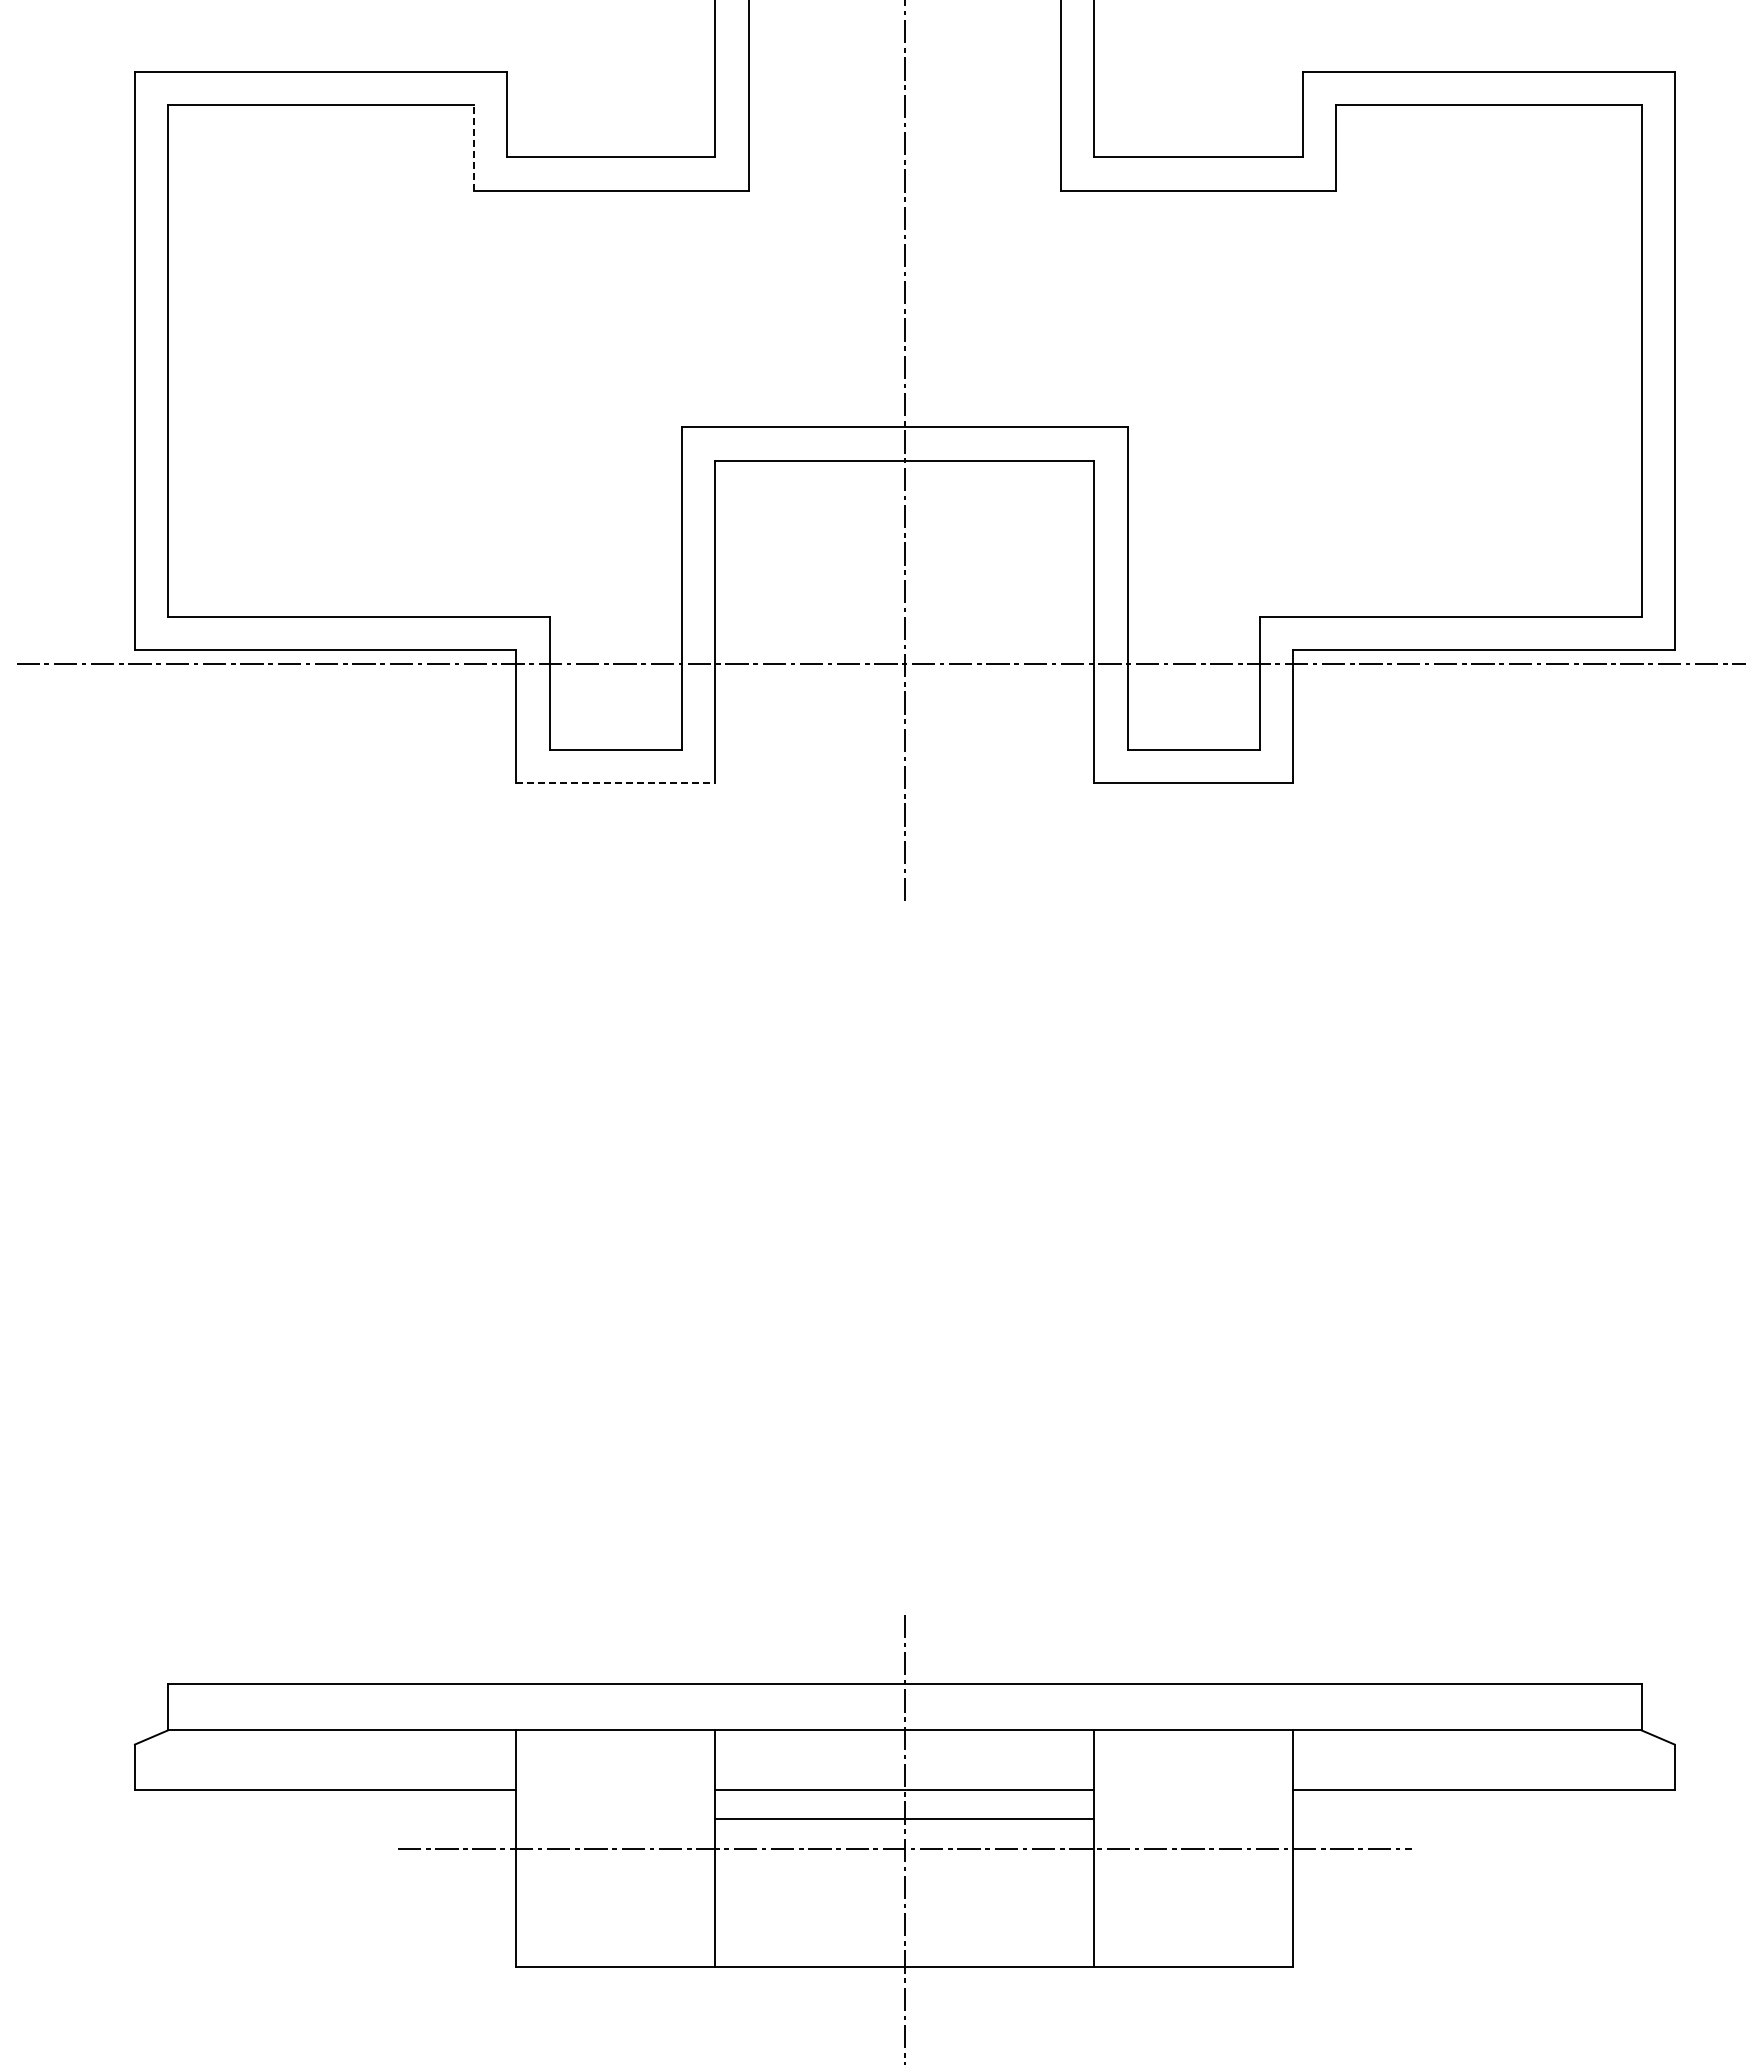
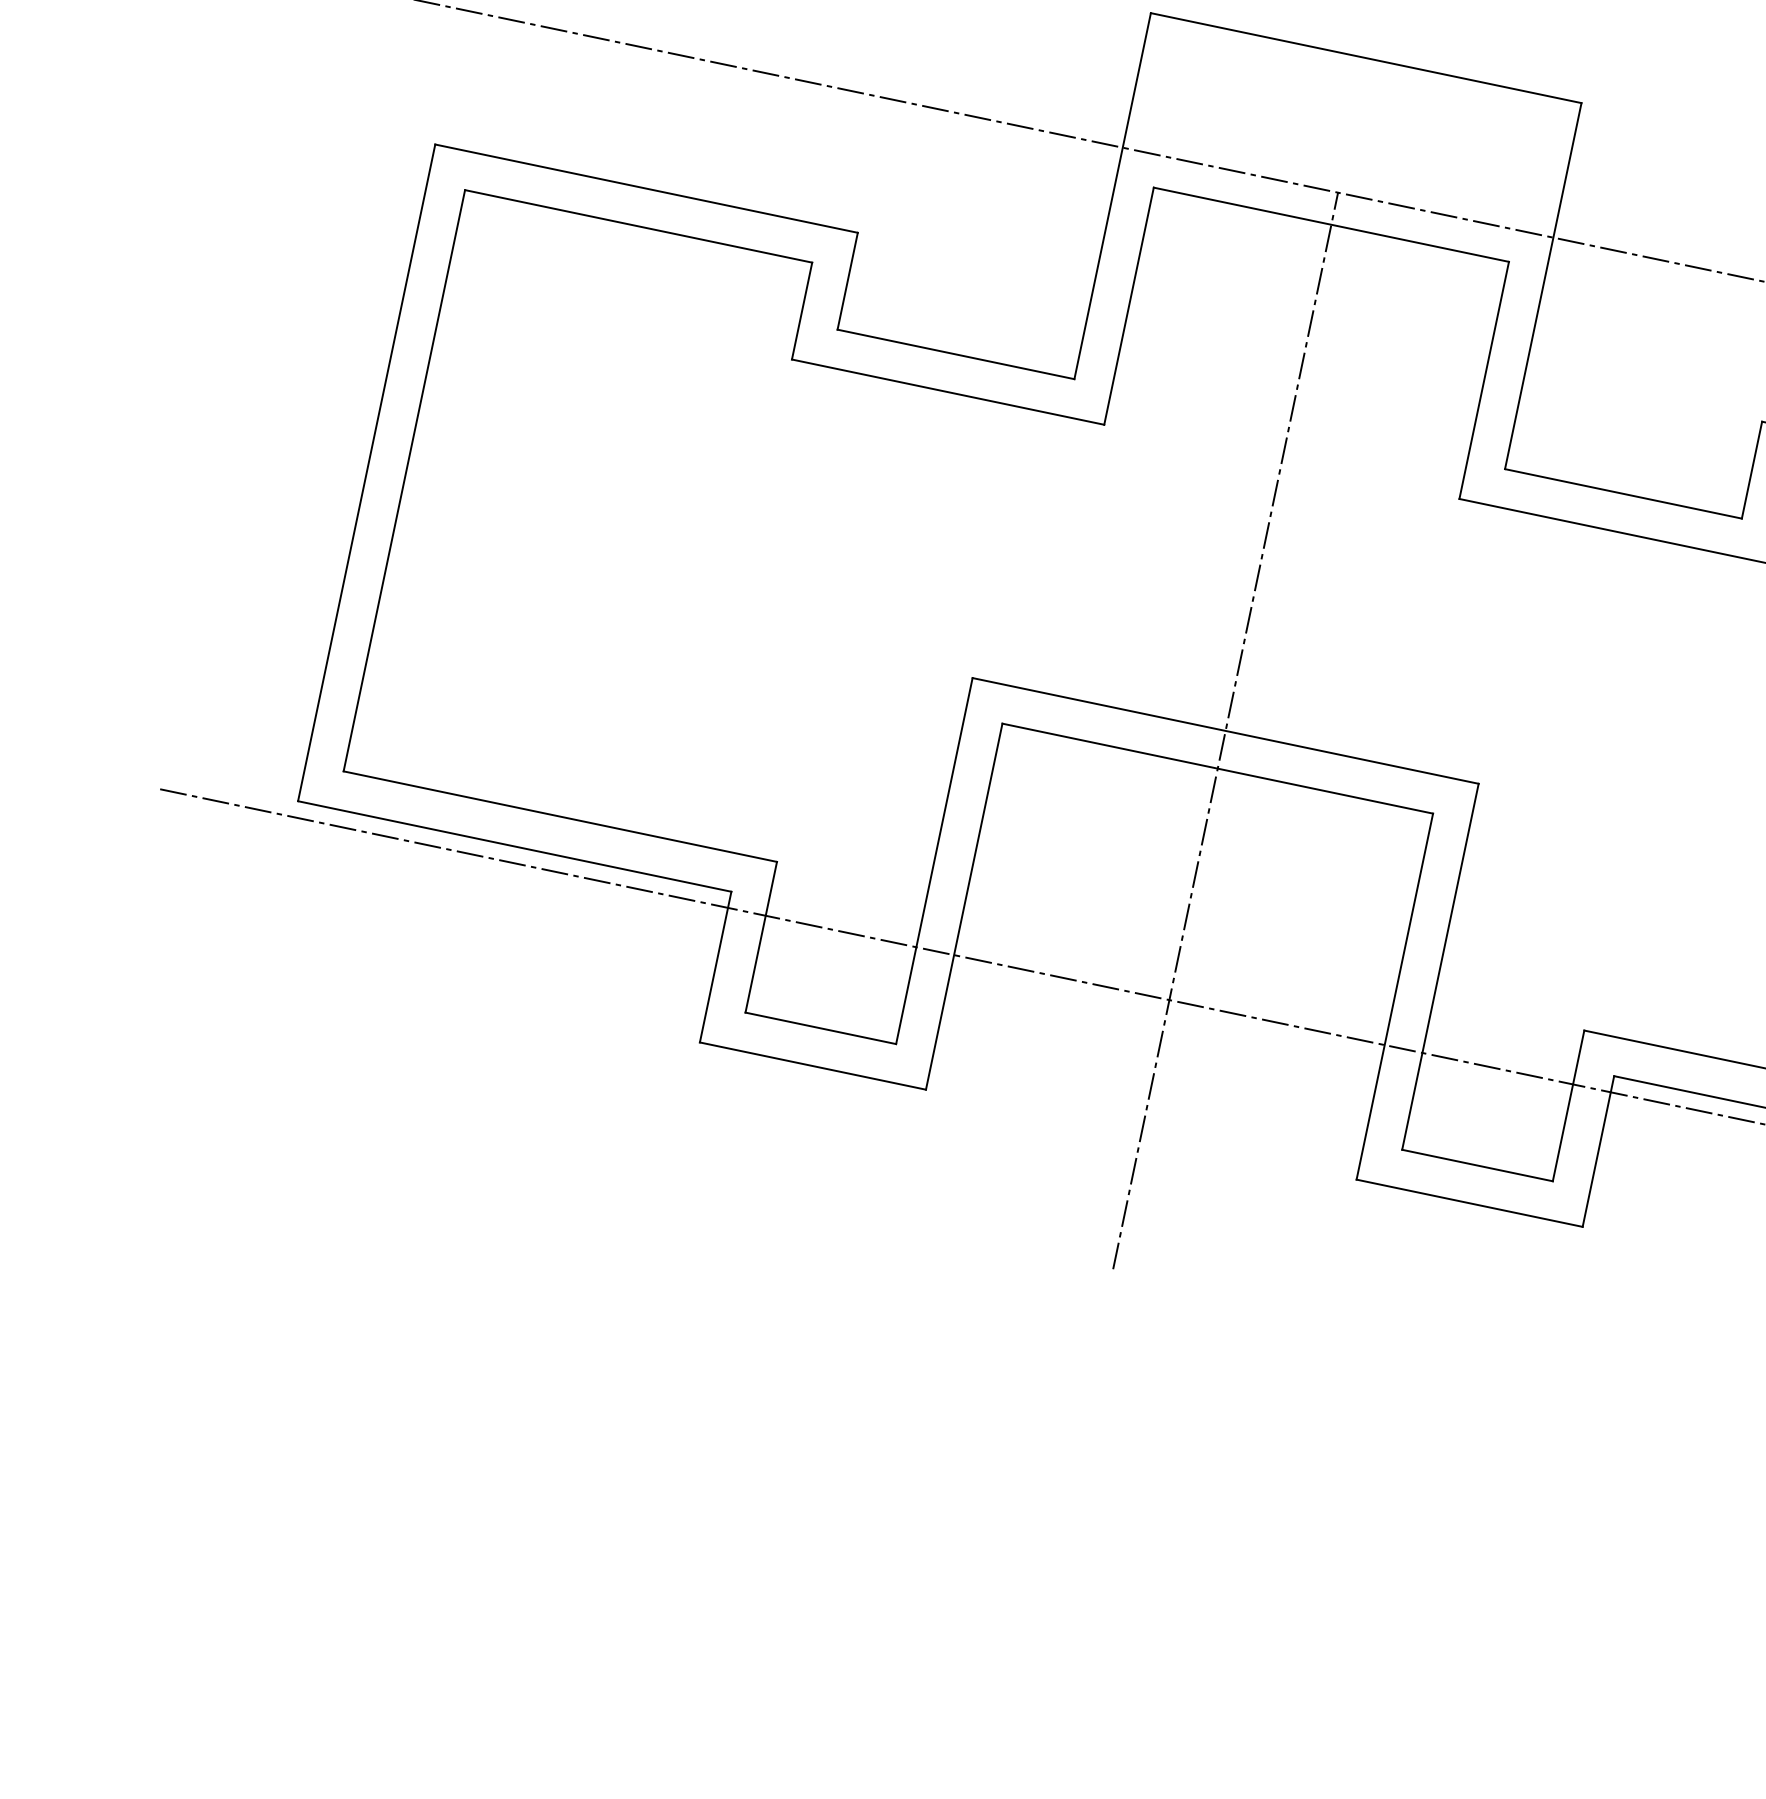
line: (473, 148) -> (801, 311), dashed -> solid
line: (616, 782) -> (813, 1065), dashed -> solid

